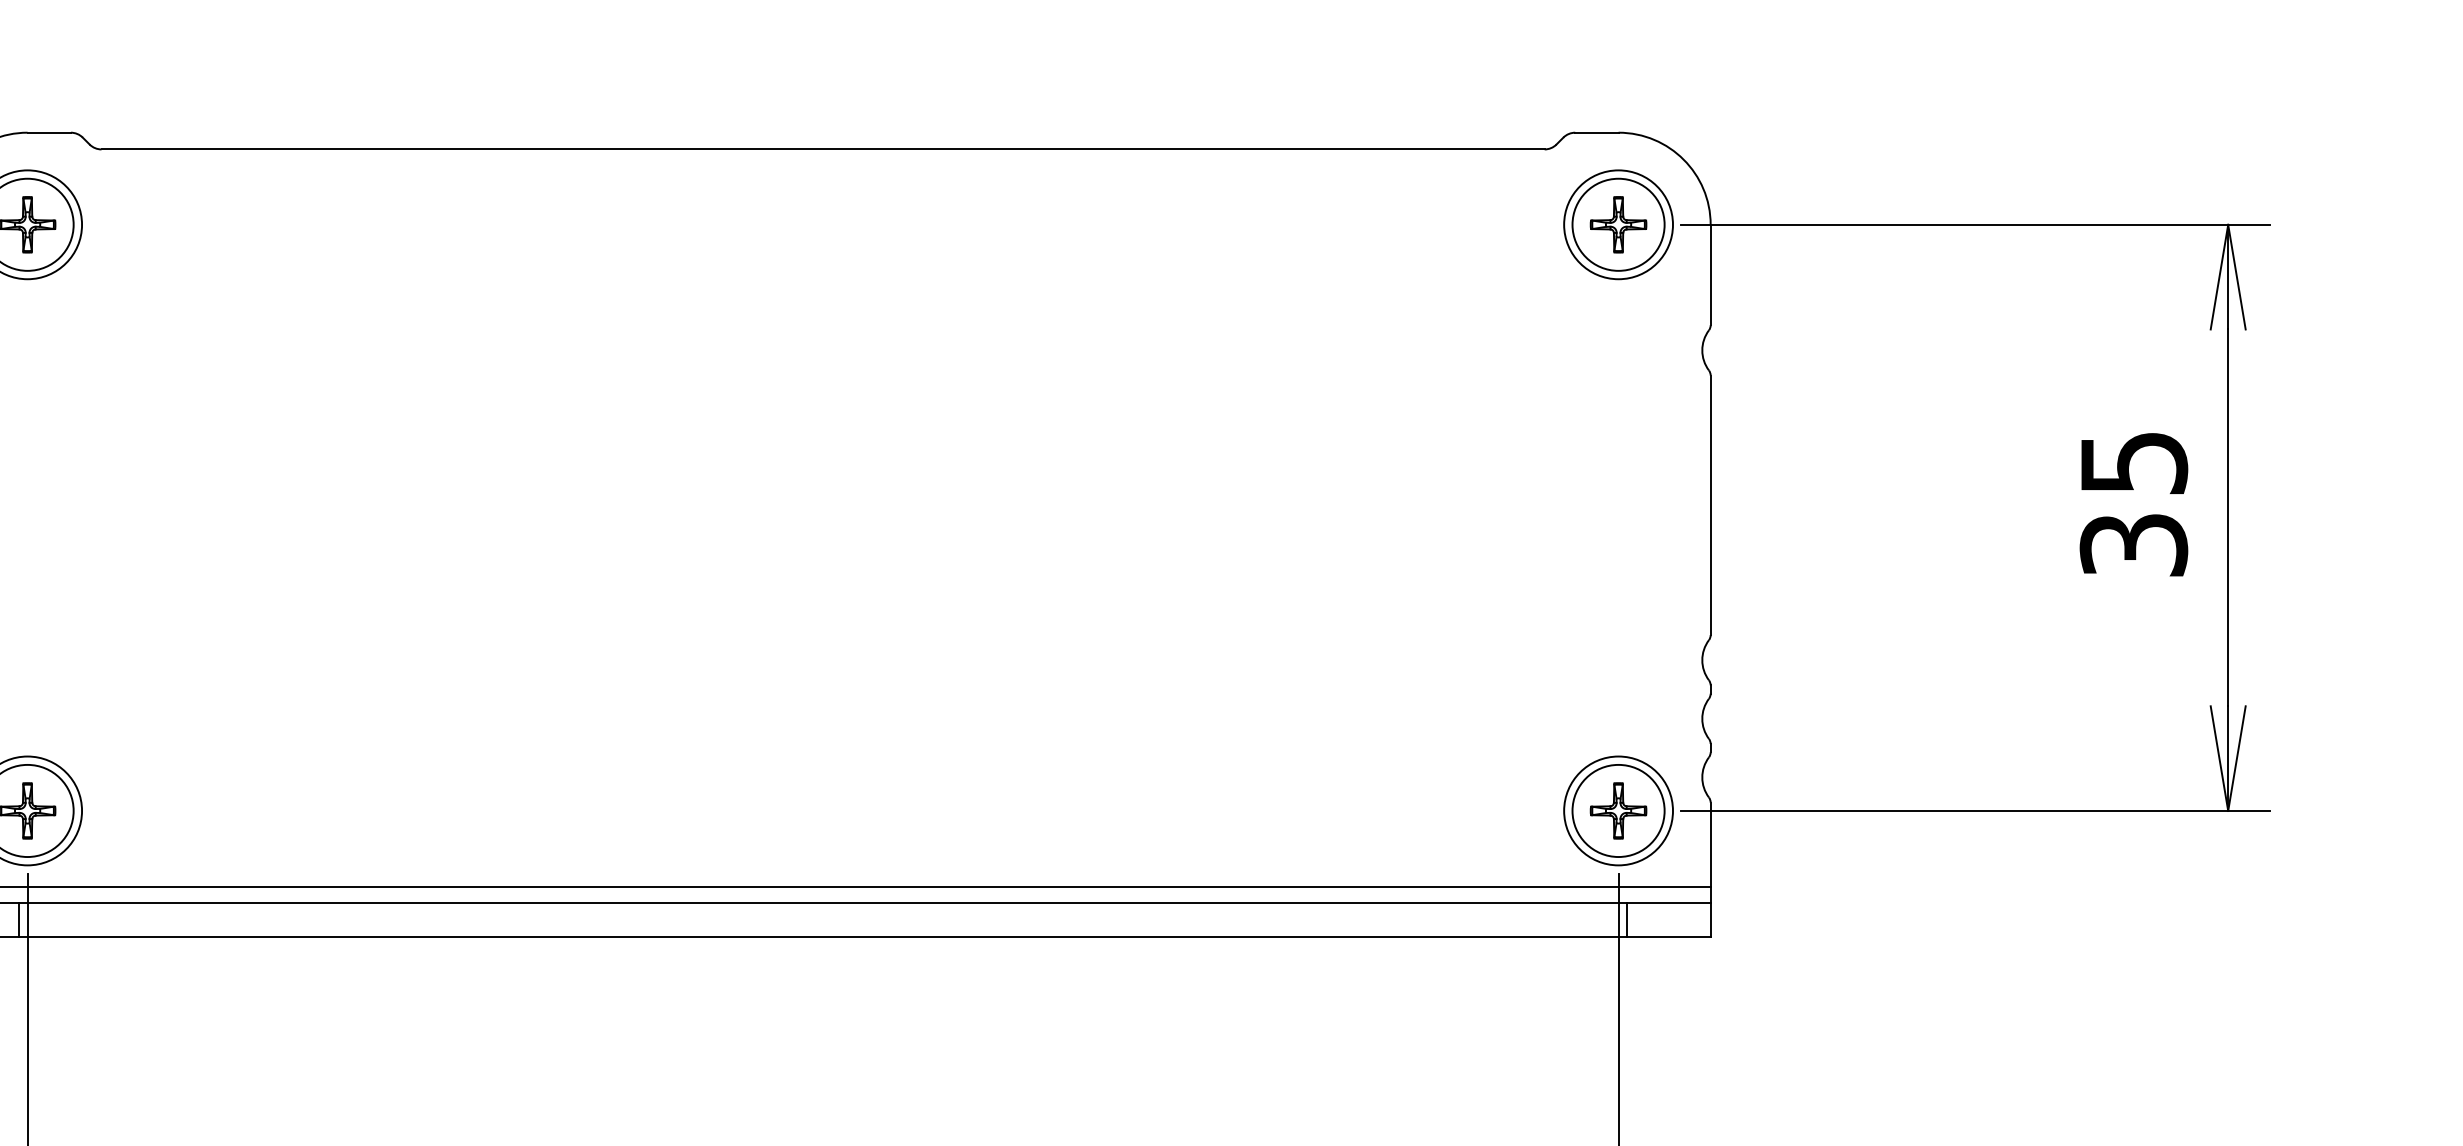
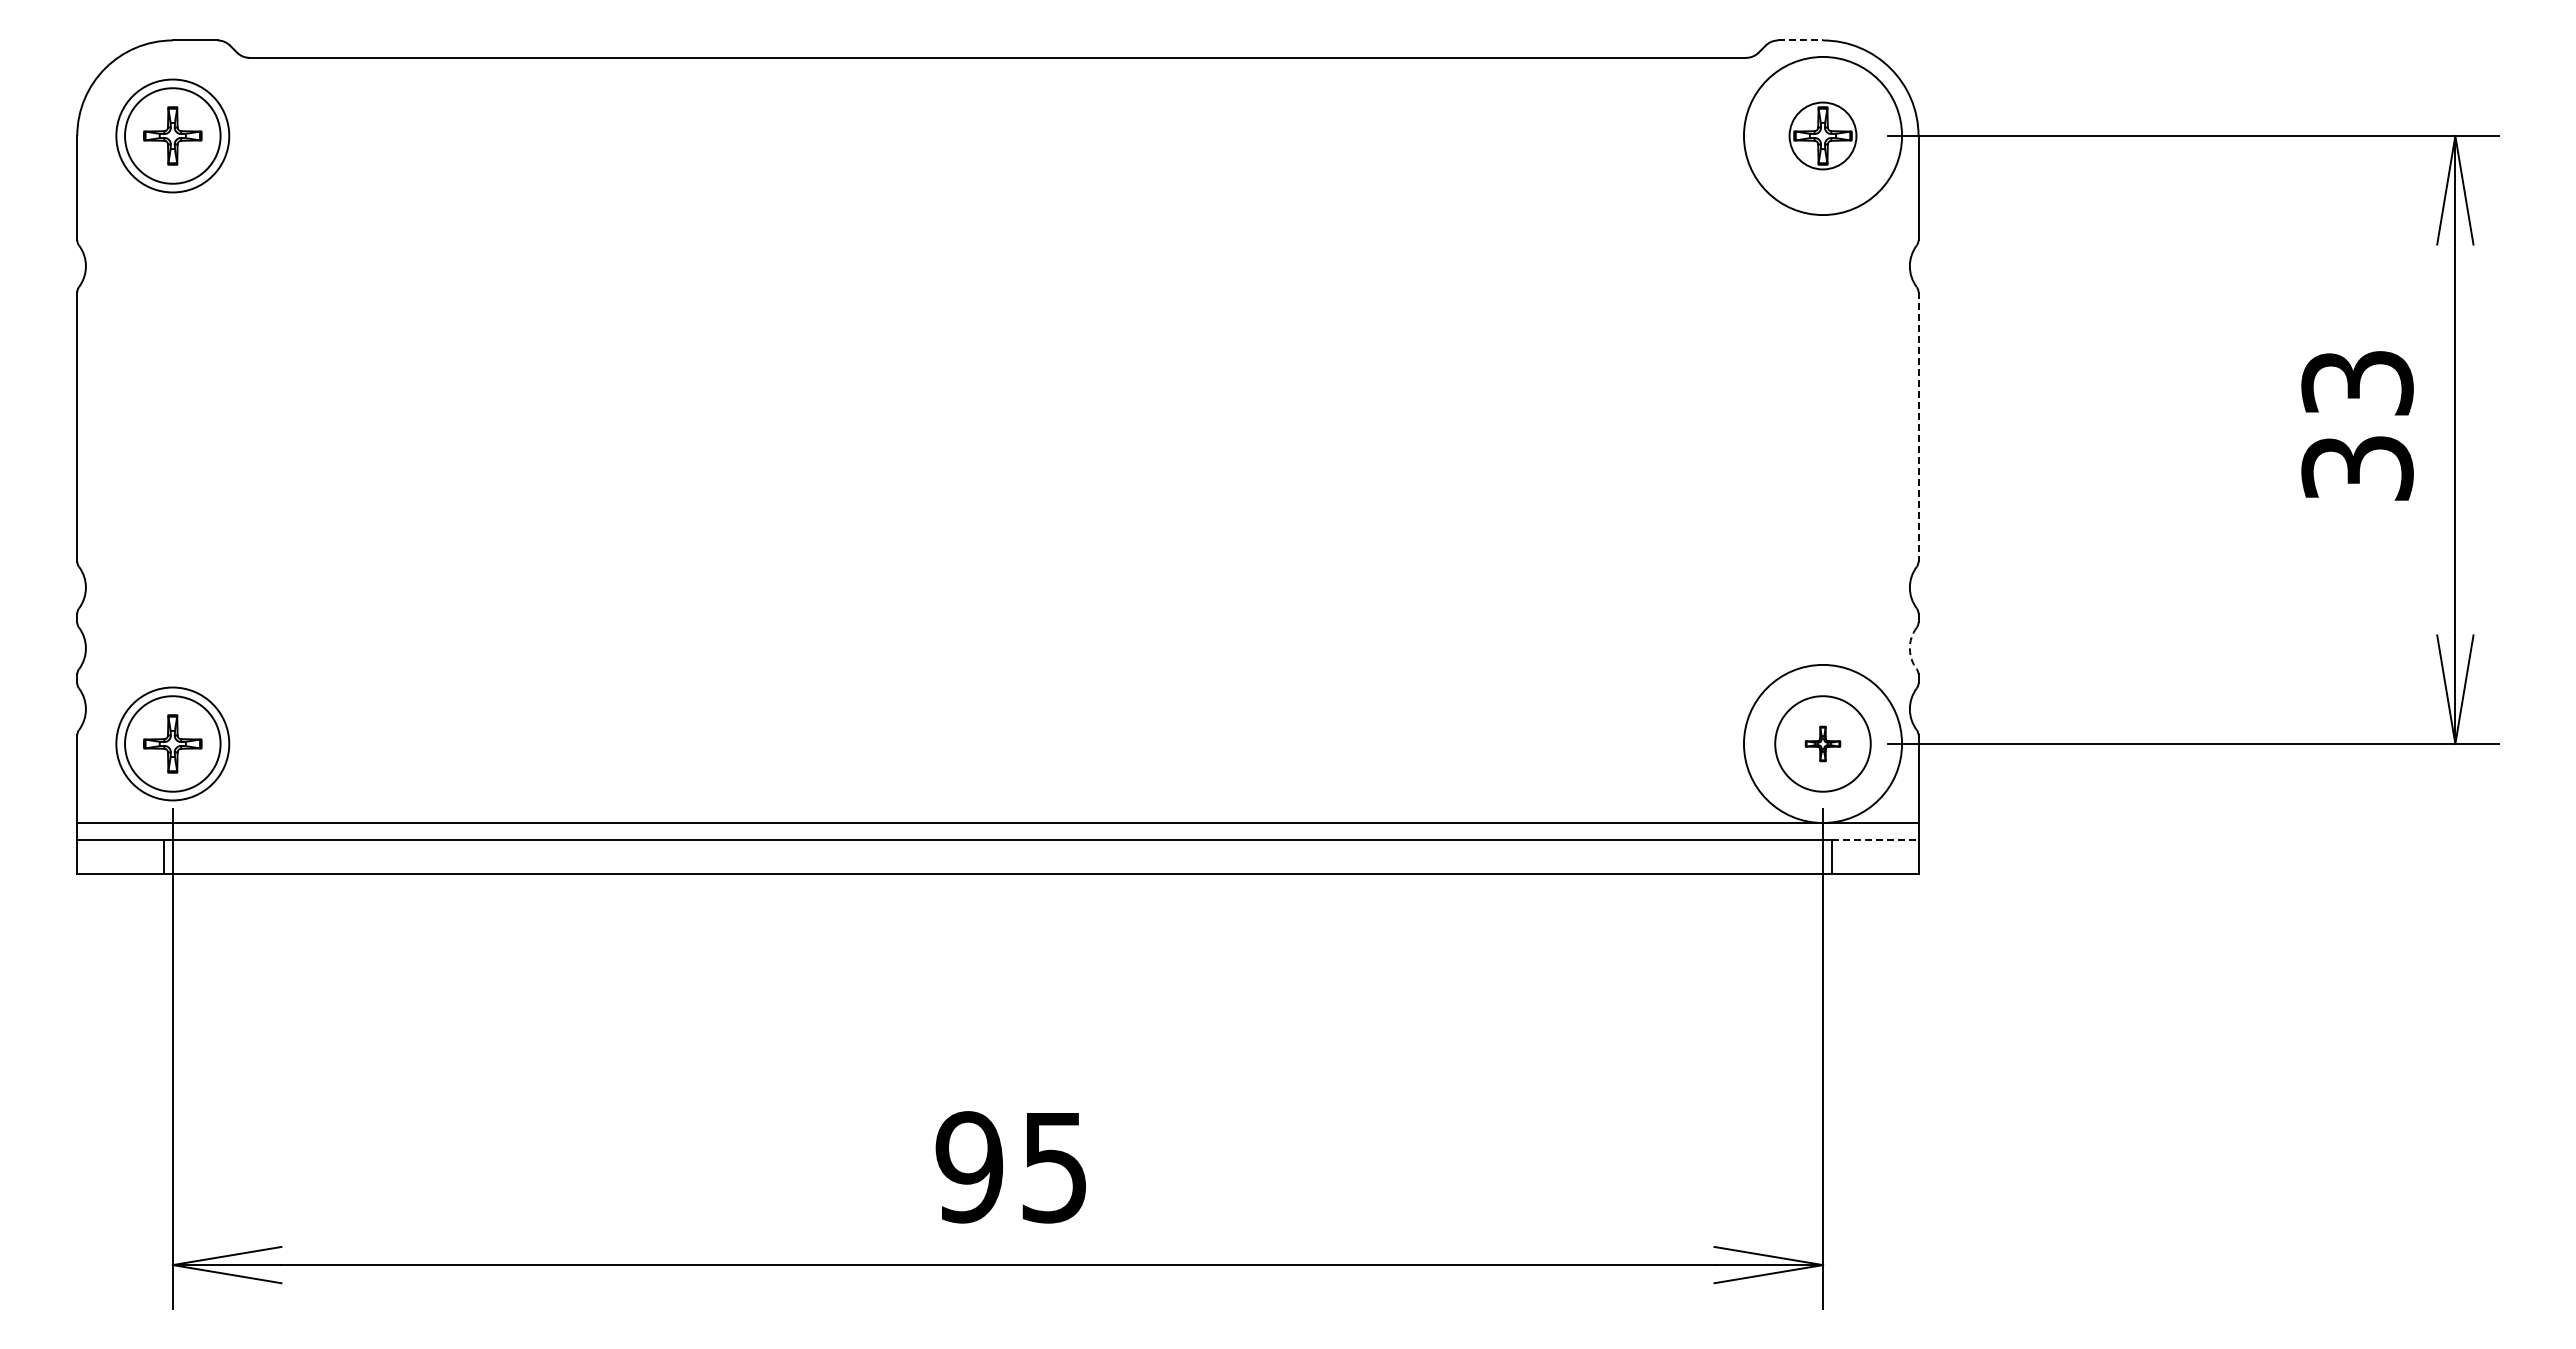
line: (1597, 132) -> (1801, 40), solid -> dashed
circle: (1618, 224) -> (1822, 135), size x0.7
circle: (1618, 224) -> (1822, 135), size x1.4
text: (2133, 463) -> (2357, 383), 35 -> 33
line: (1710, 504) -> (1918, 426), solid -> dashed
arc: (1701, 718) -> (1909, 648), solid -> dashed
circle: (1618, 810) -> (1822, 743), size x1.4
part: (1618, 810) -> (1822, 743), size x0.6
line: (1669, 903) -> (1875, 839), solid -> dashed

